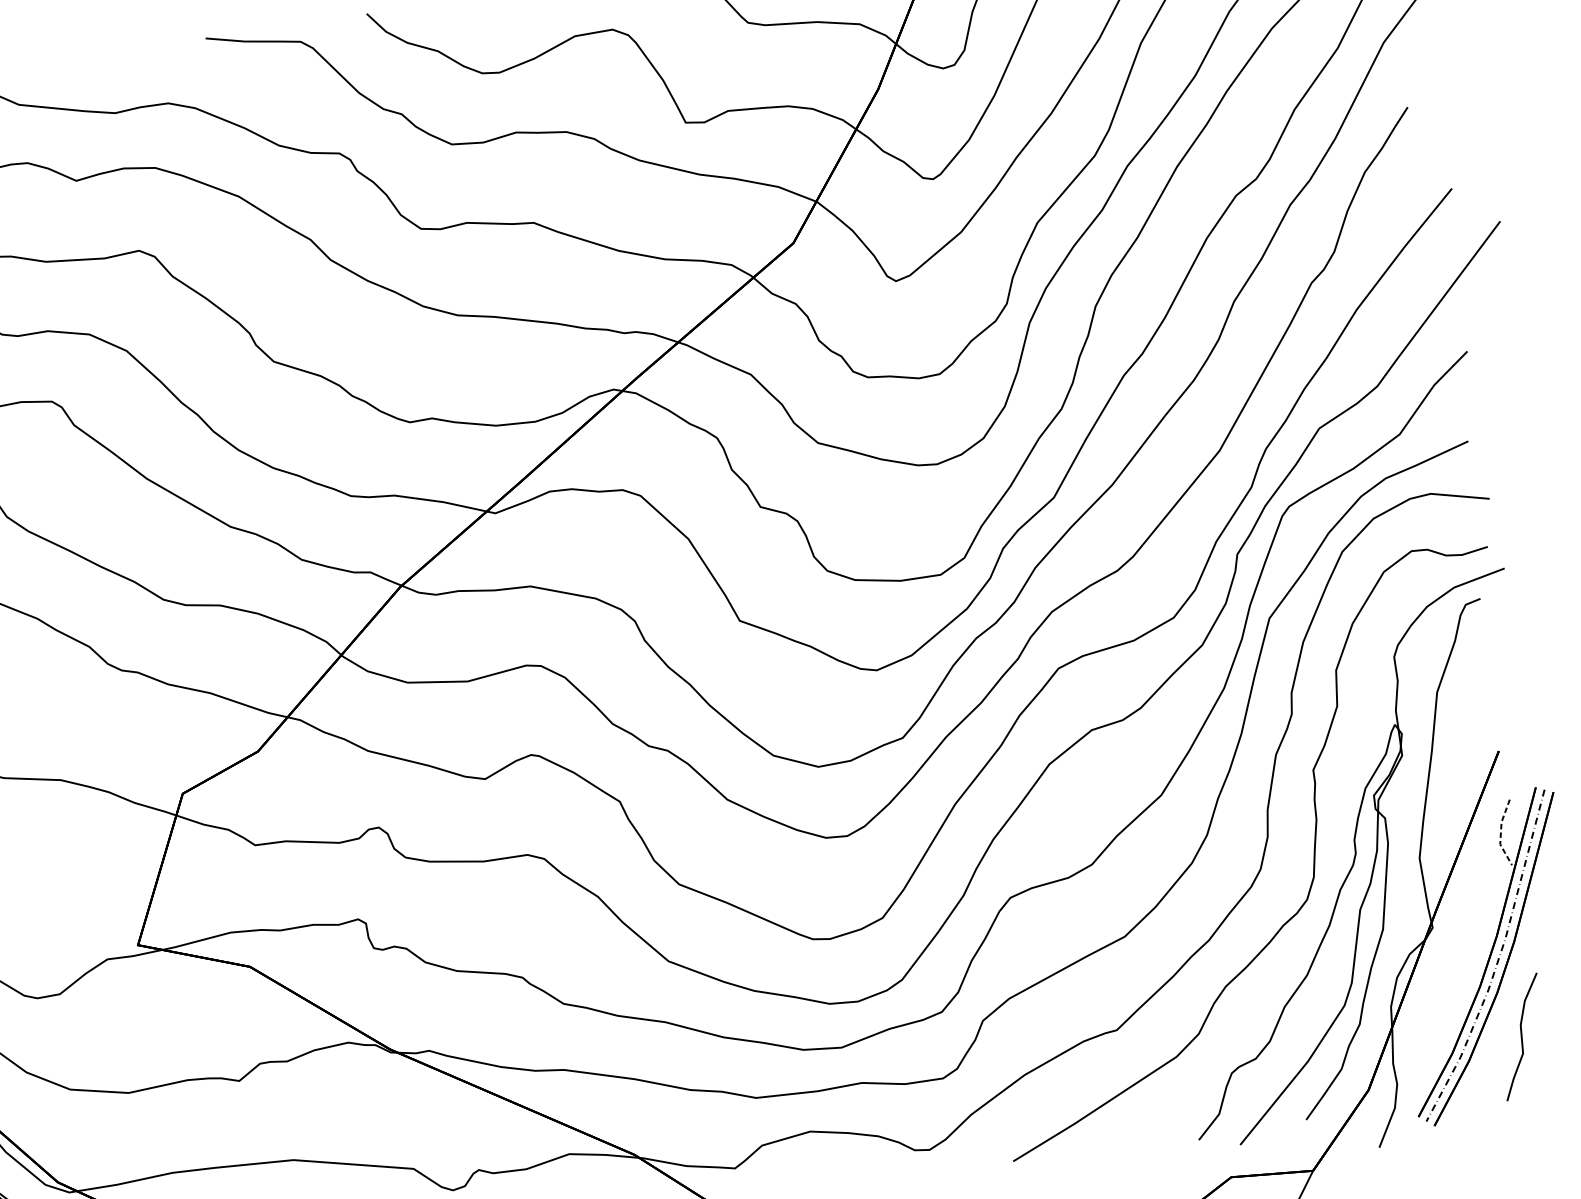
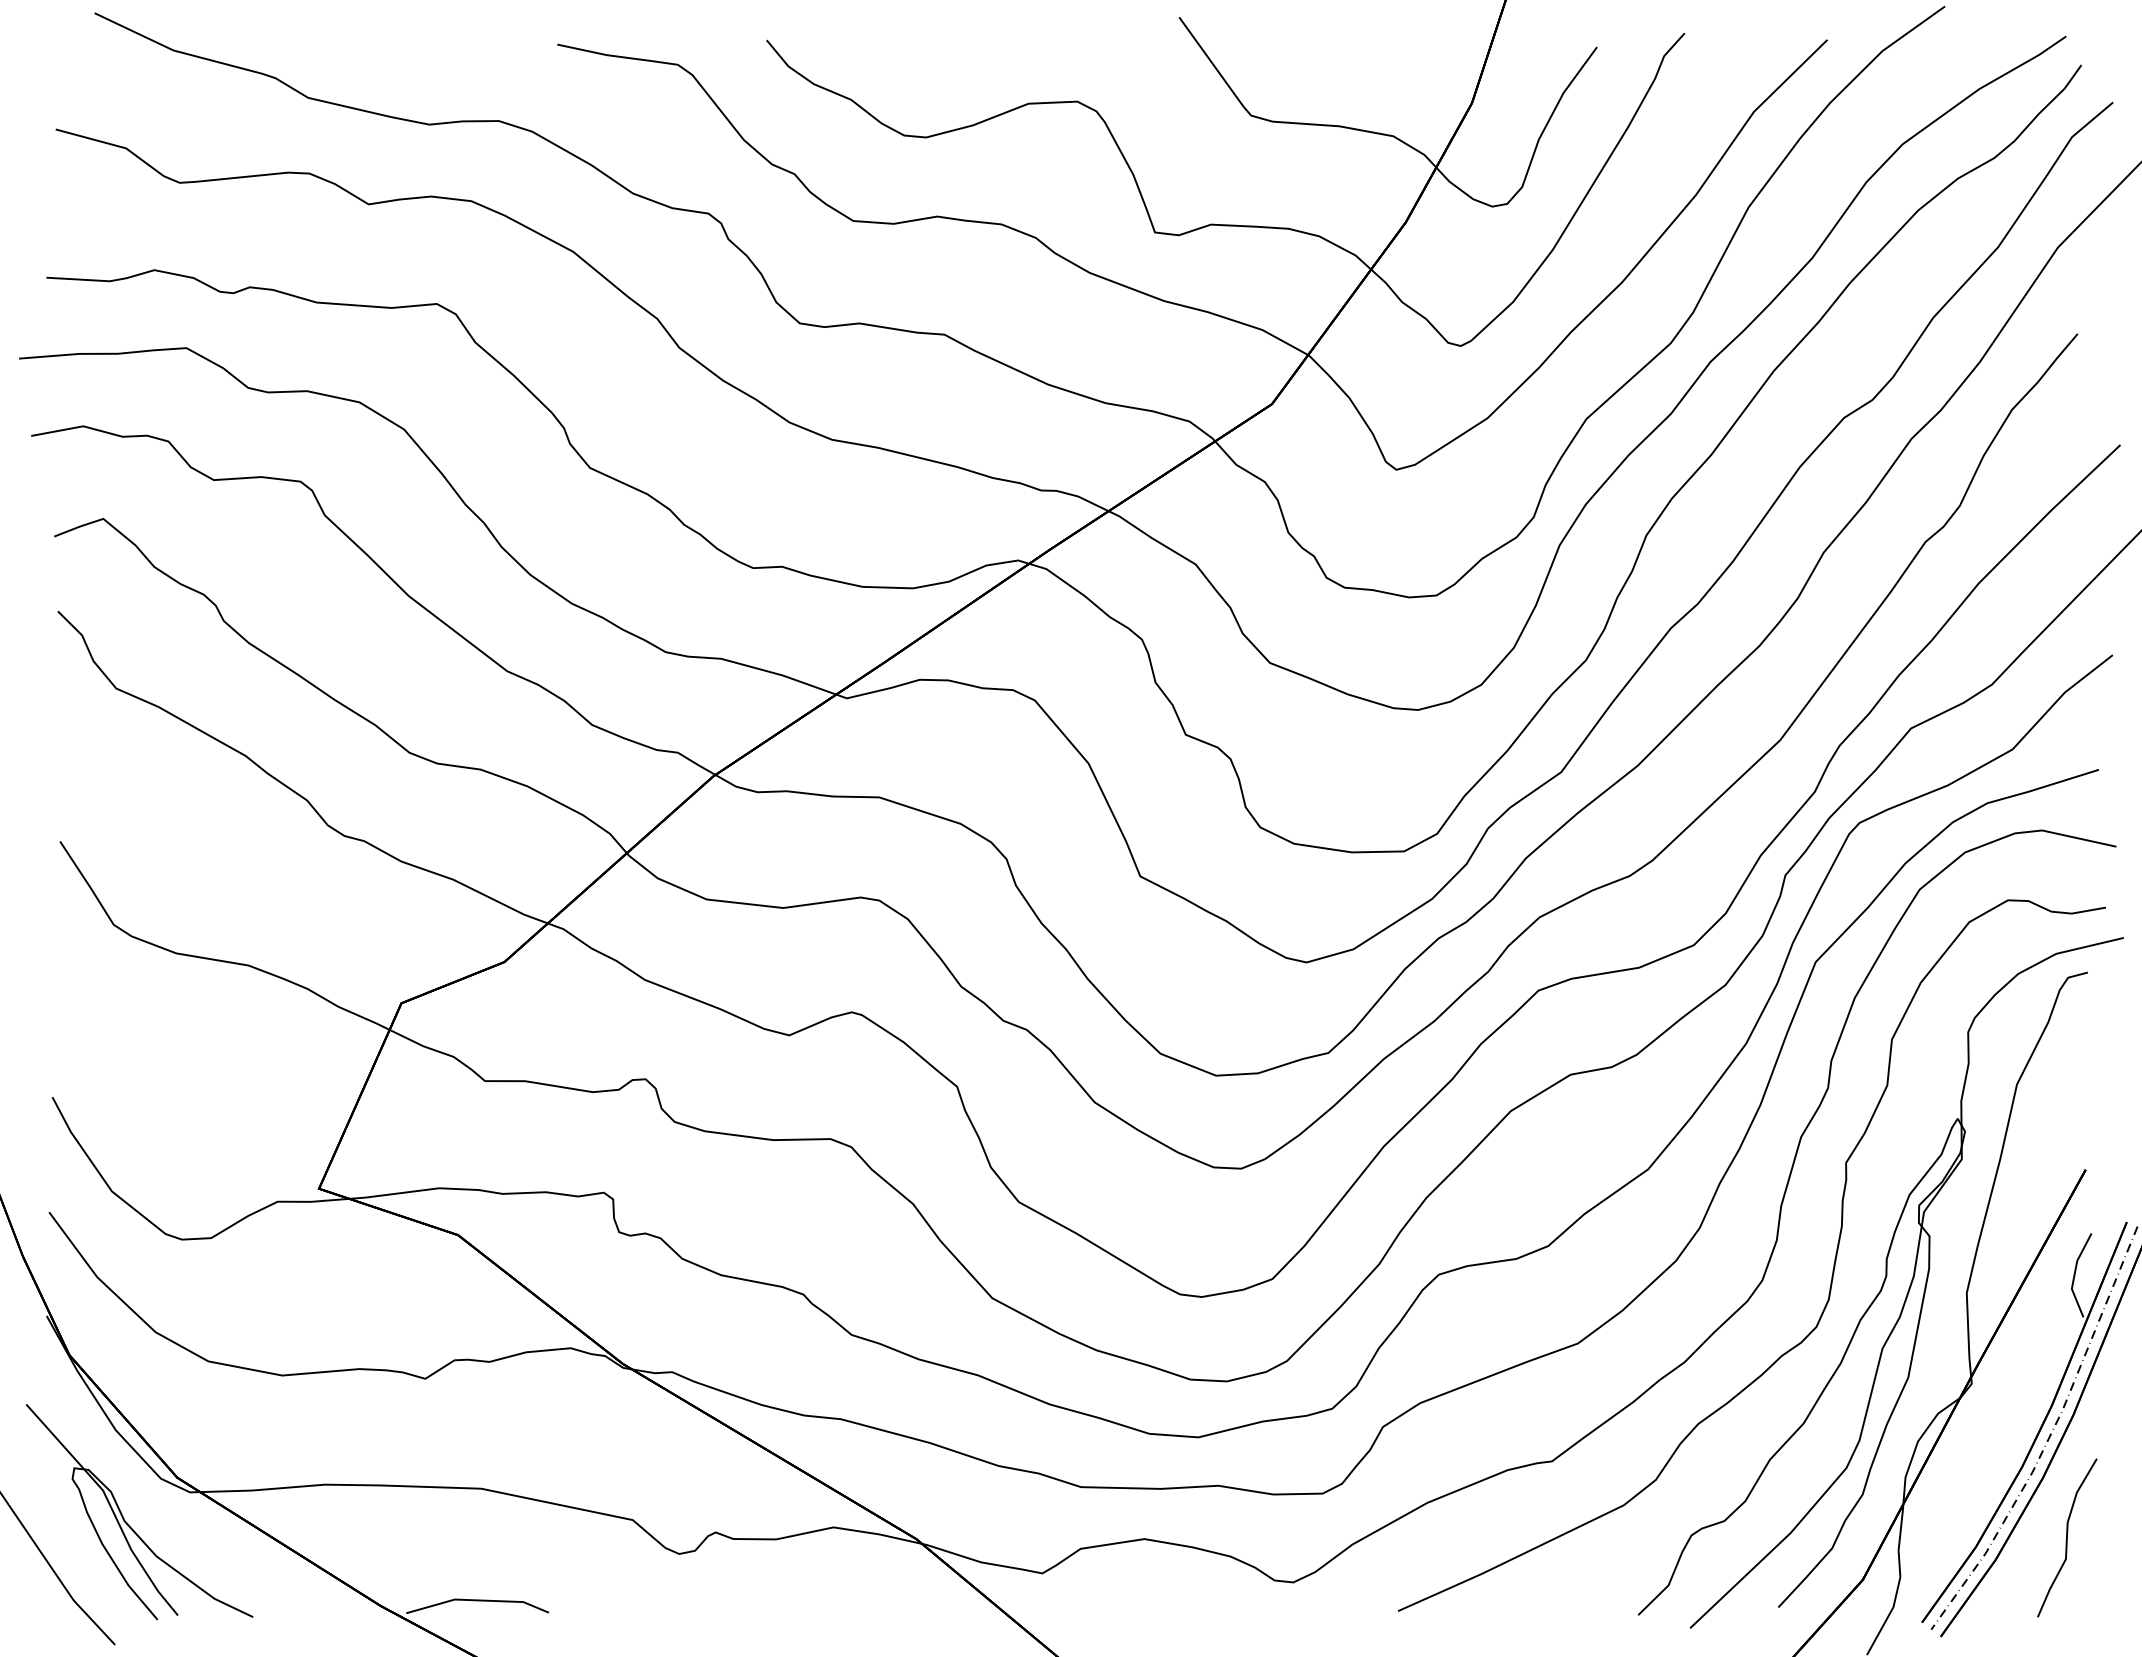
line: (1500, 833) -> (2074, 1275), dashed -> solid

